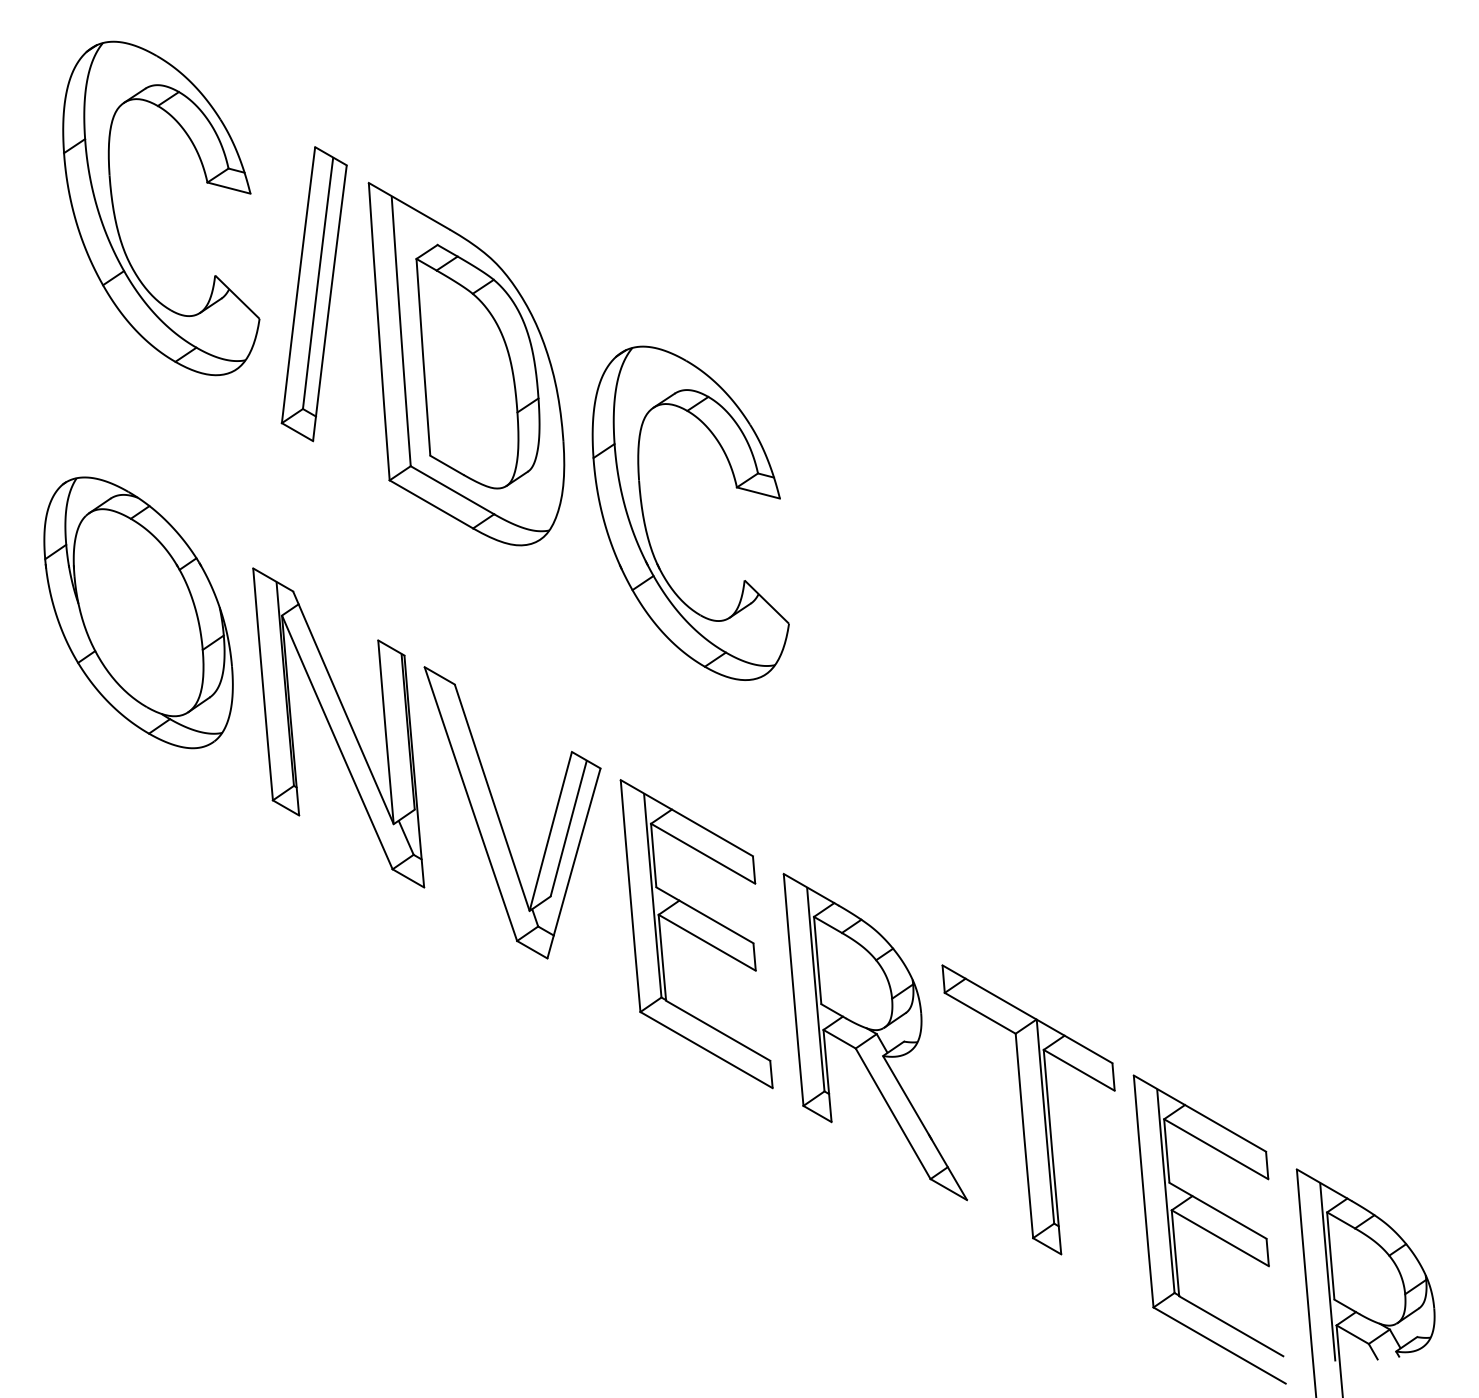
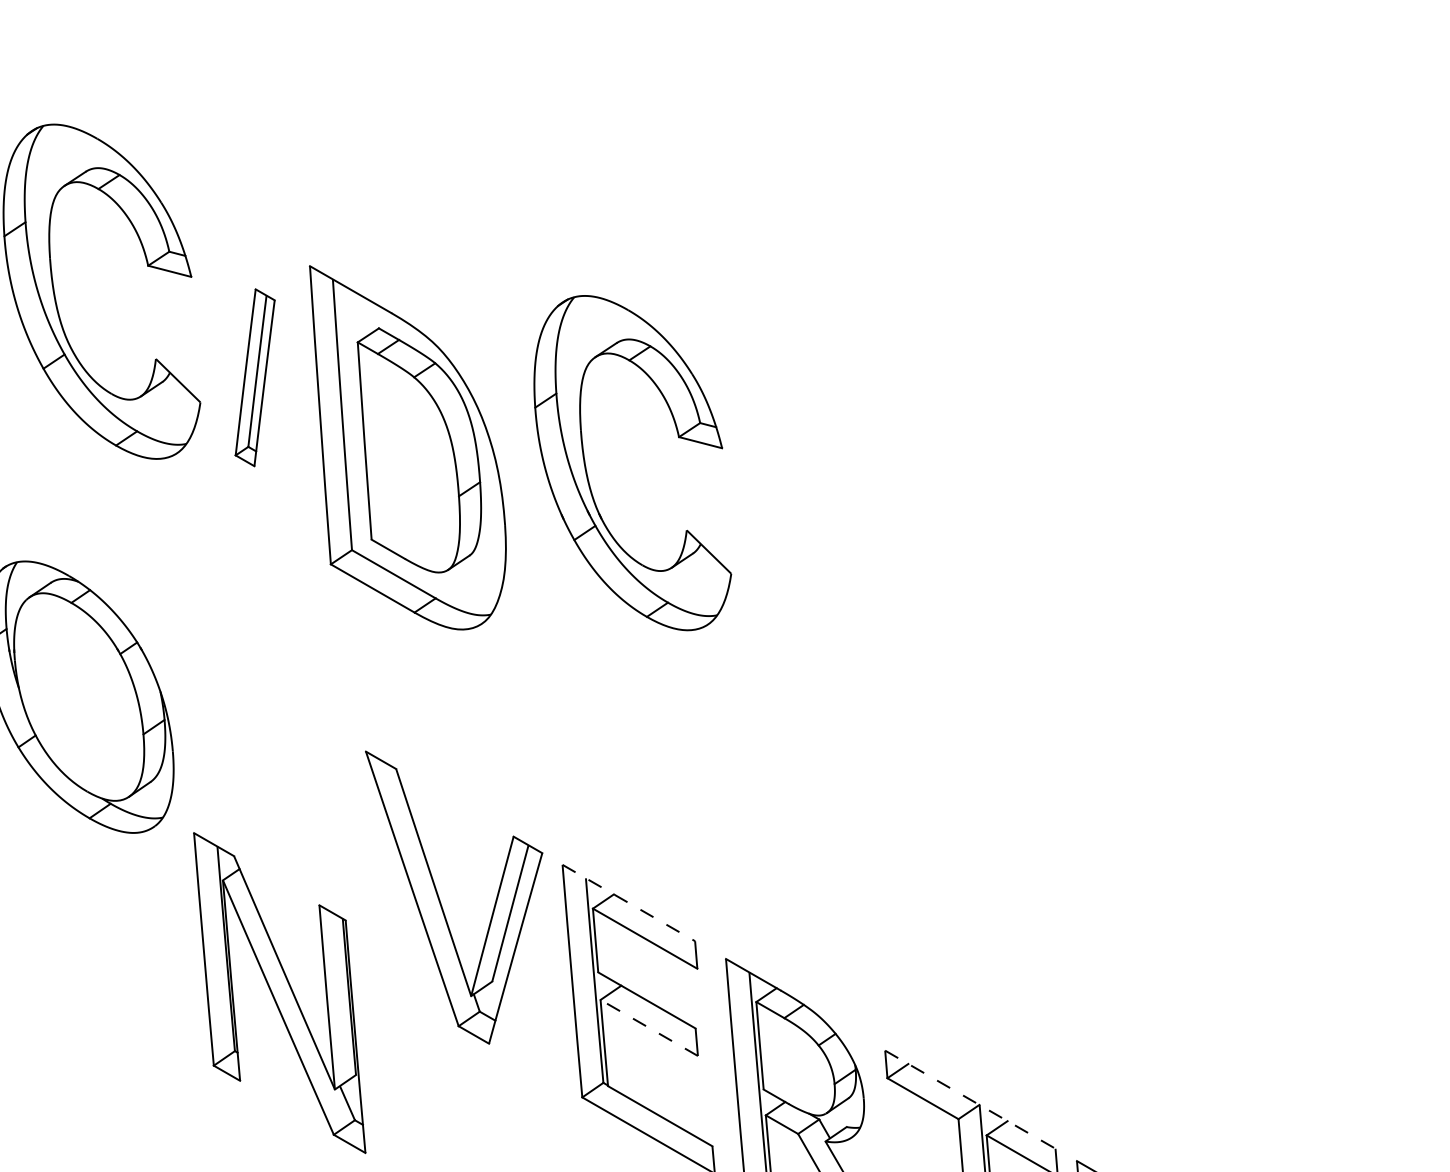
part: (313, 294) -> (254, 378), size x0.6
part: (645, 521) -> (587, 471), moved
part: (338, 727) -> (279, 992), moved
line: (687, 818) -> (629, 903), solid -> dashed
line: (706, 942) -> (648, 1027), solid -> dashed
line: (1027, 1014) -> (970, 1099), solid -> dashed

